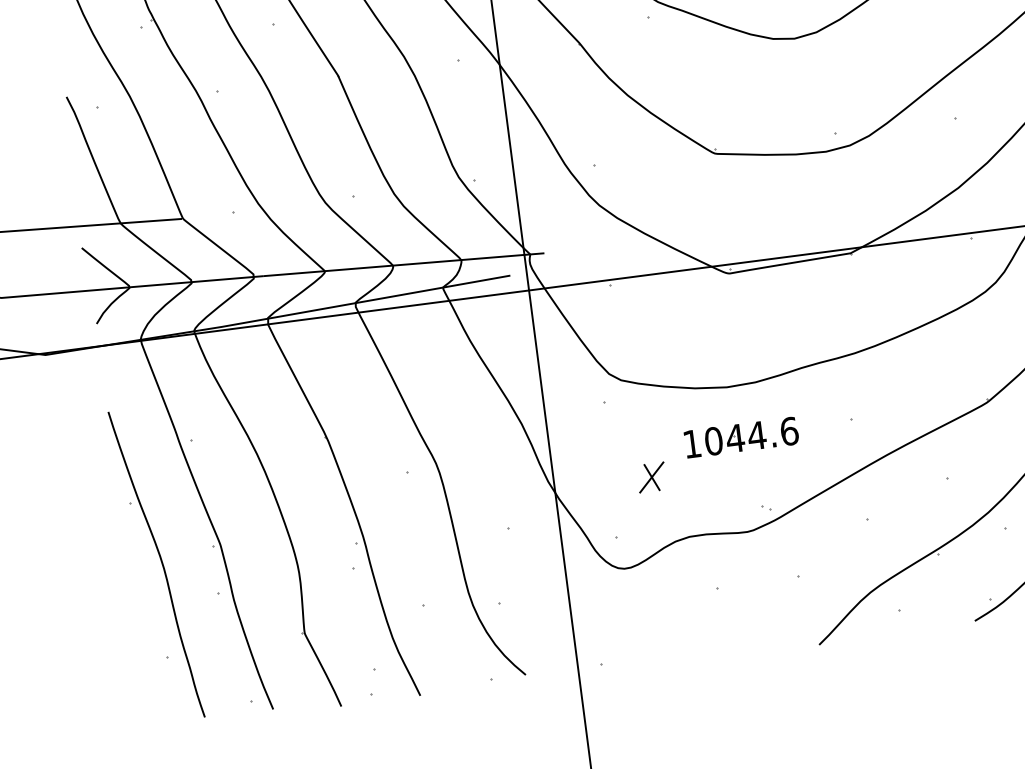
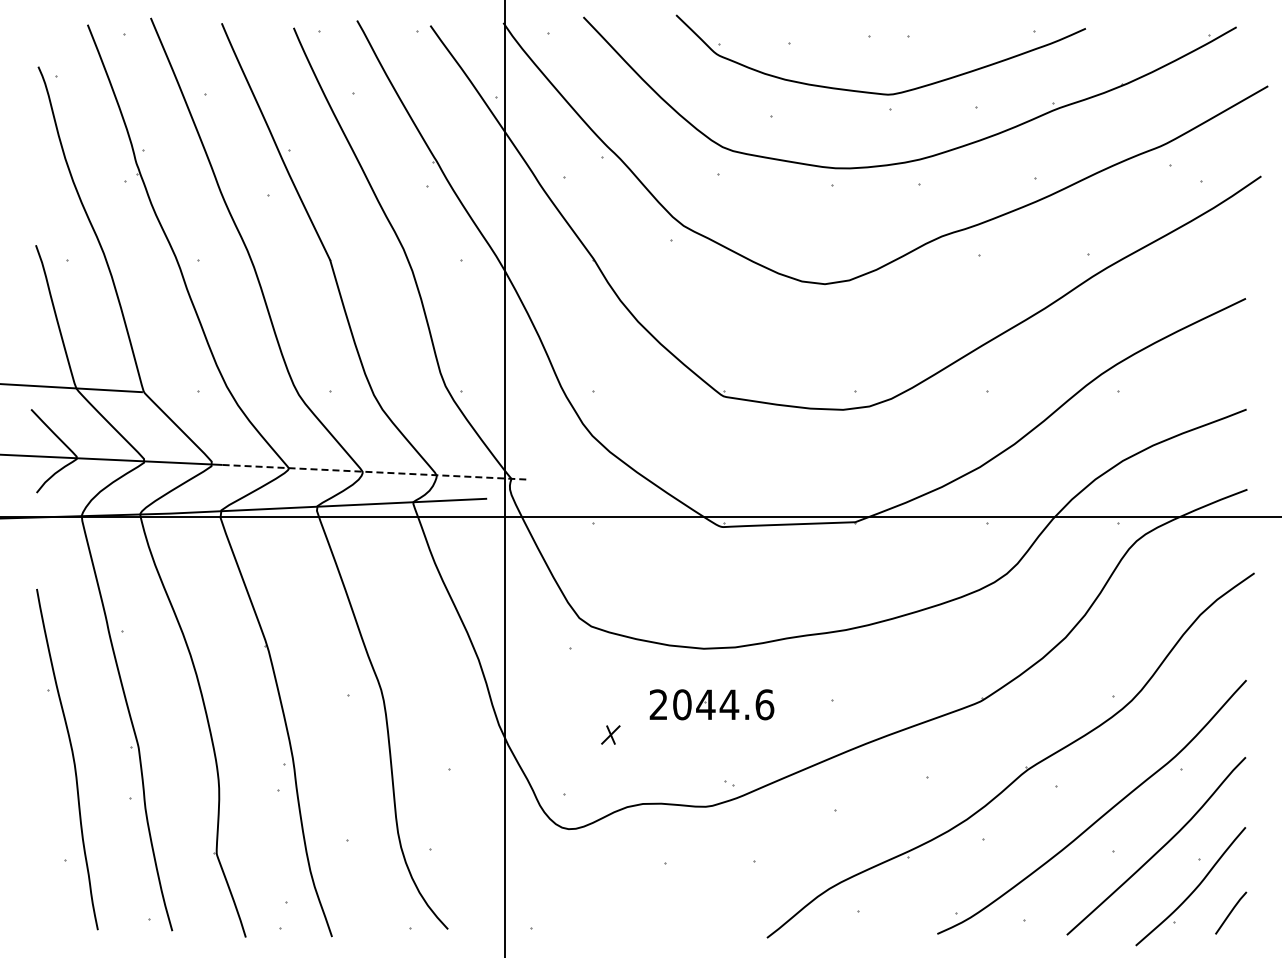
line: (404, 264) -> (375, 472), solid -> dashed
text: (691, 443) -> (658, 704), 1044.6 -> 2044.6
part: (651, 477) -> (610, 734), size x0.6

